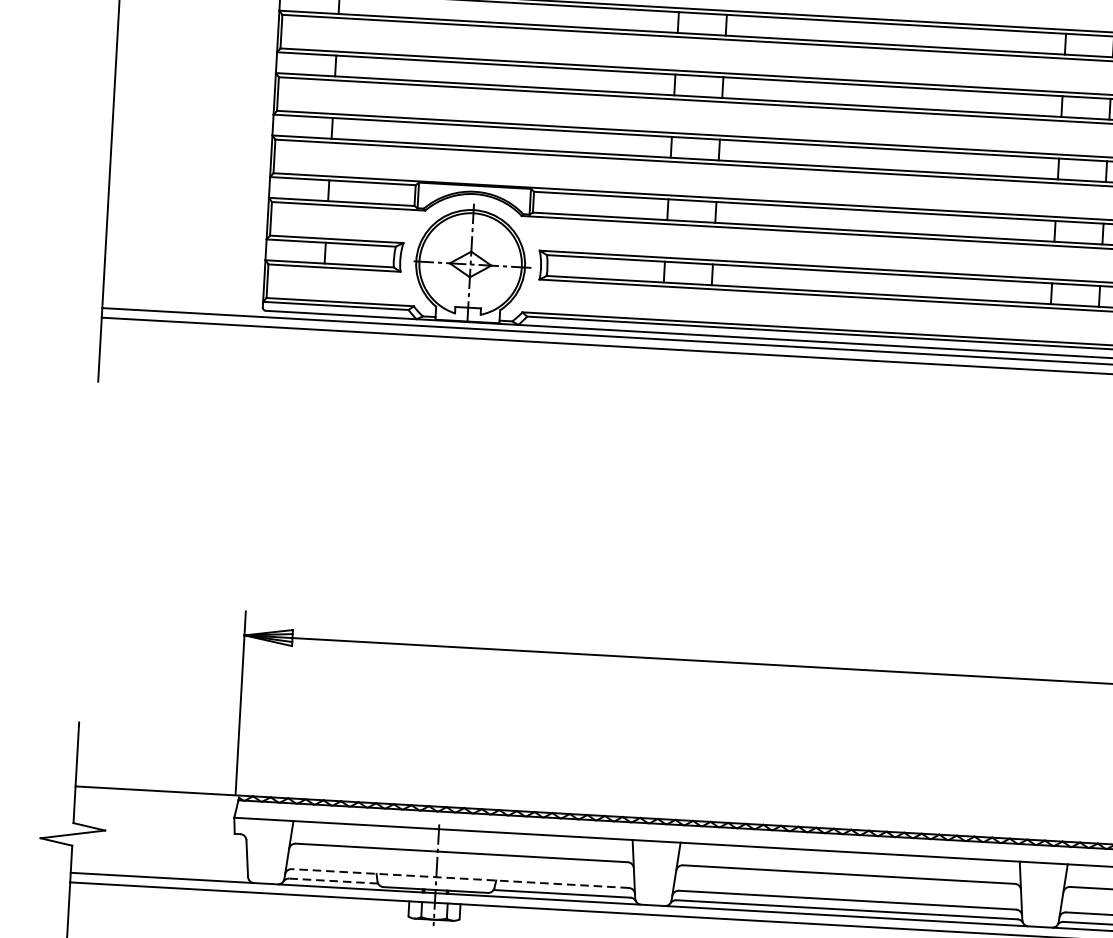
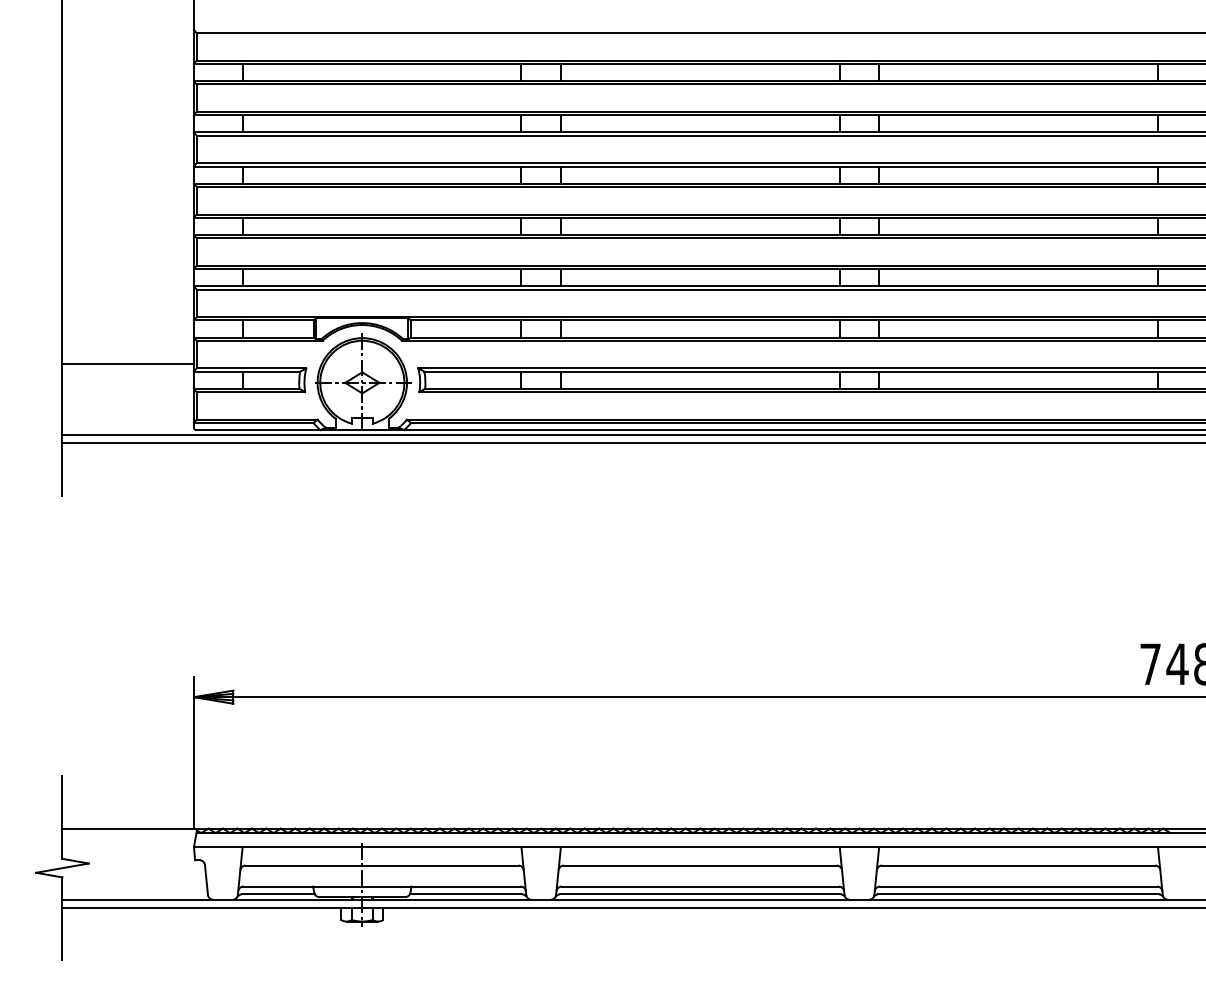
line: (186, 226) -> (127, 364), added
line: (460, 878) -> (382, 886), dashed -> solid
line: (333, 881) -> (278, 894), dashed -> solid

